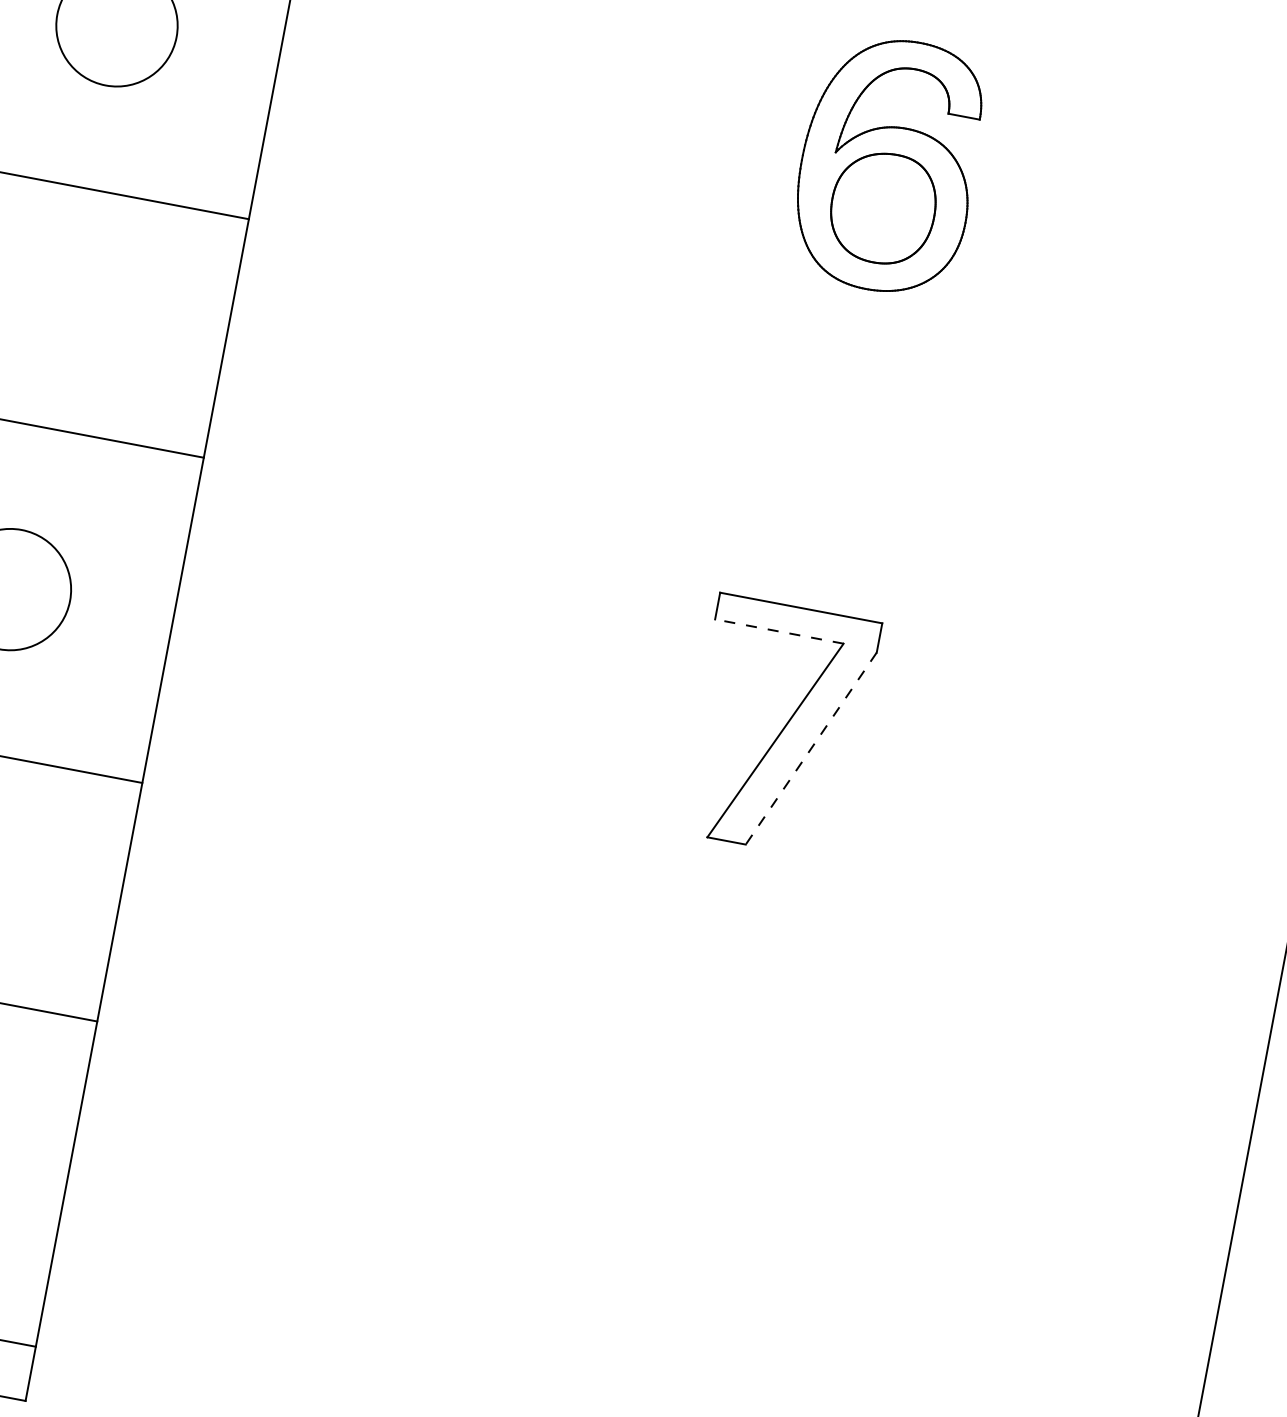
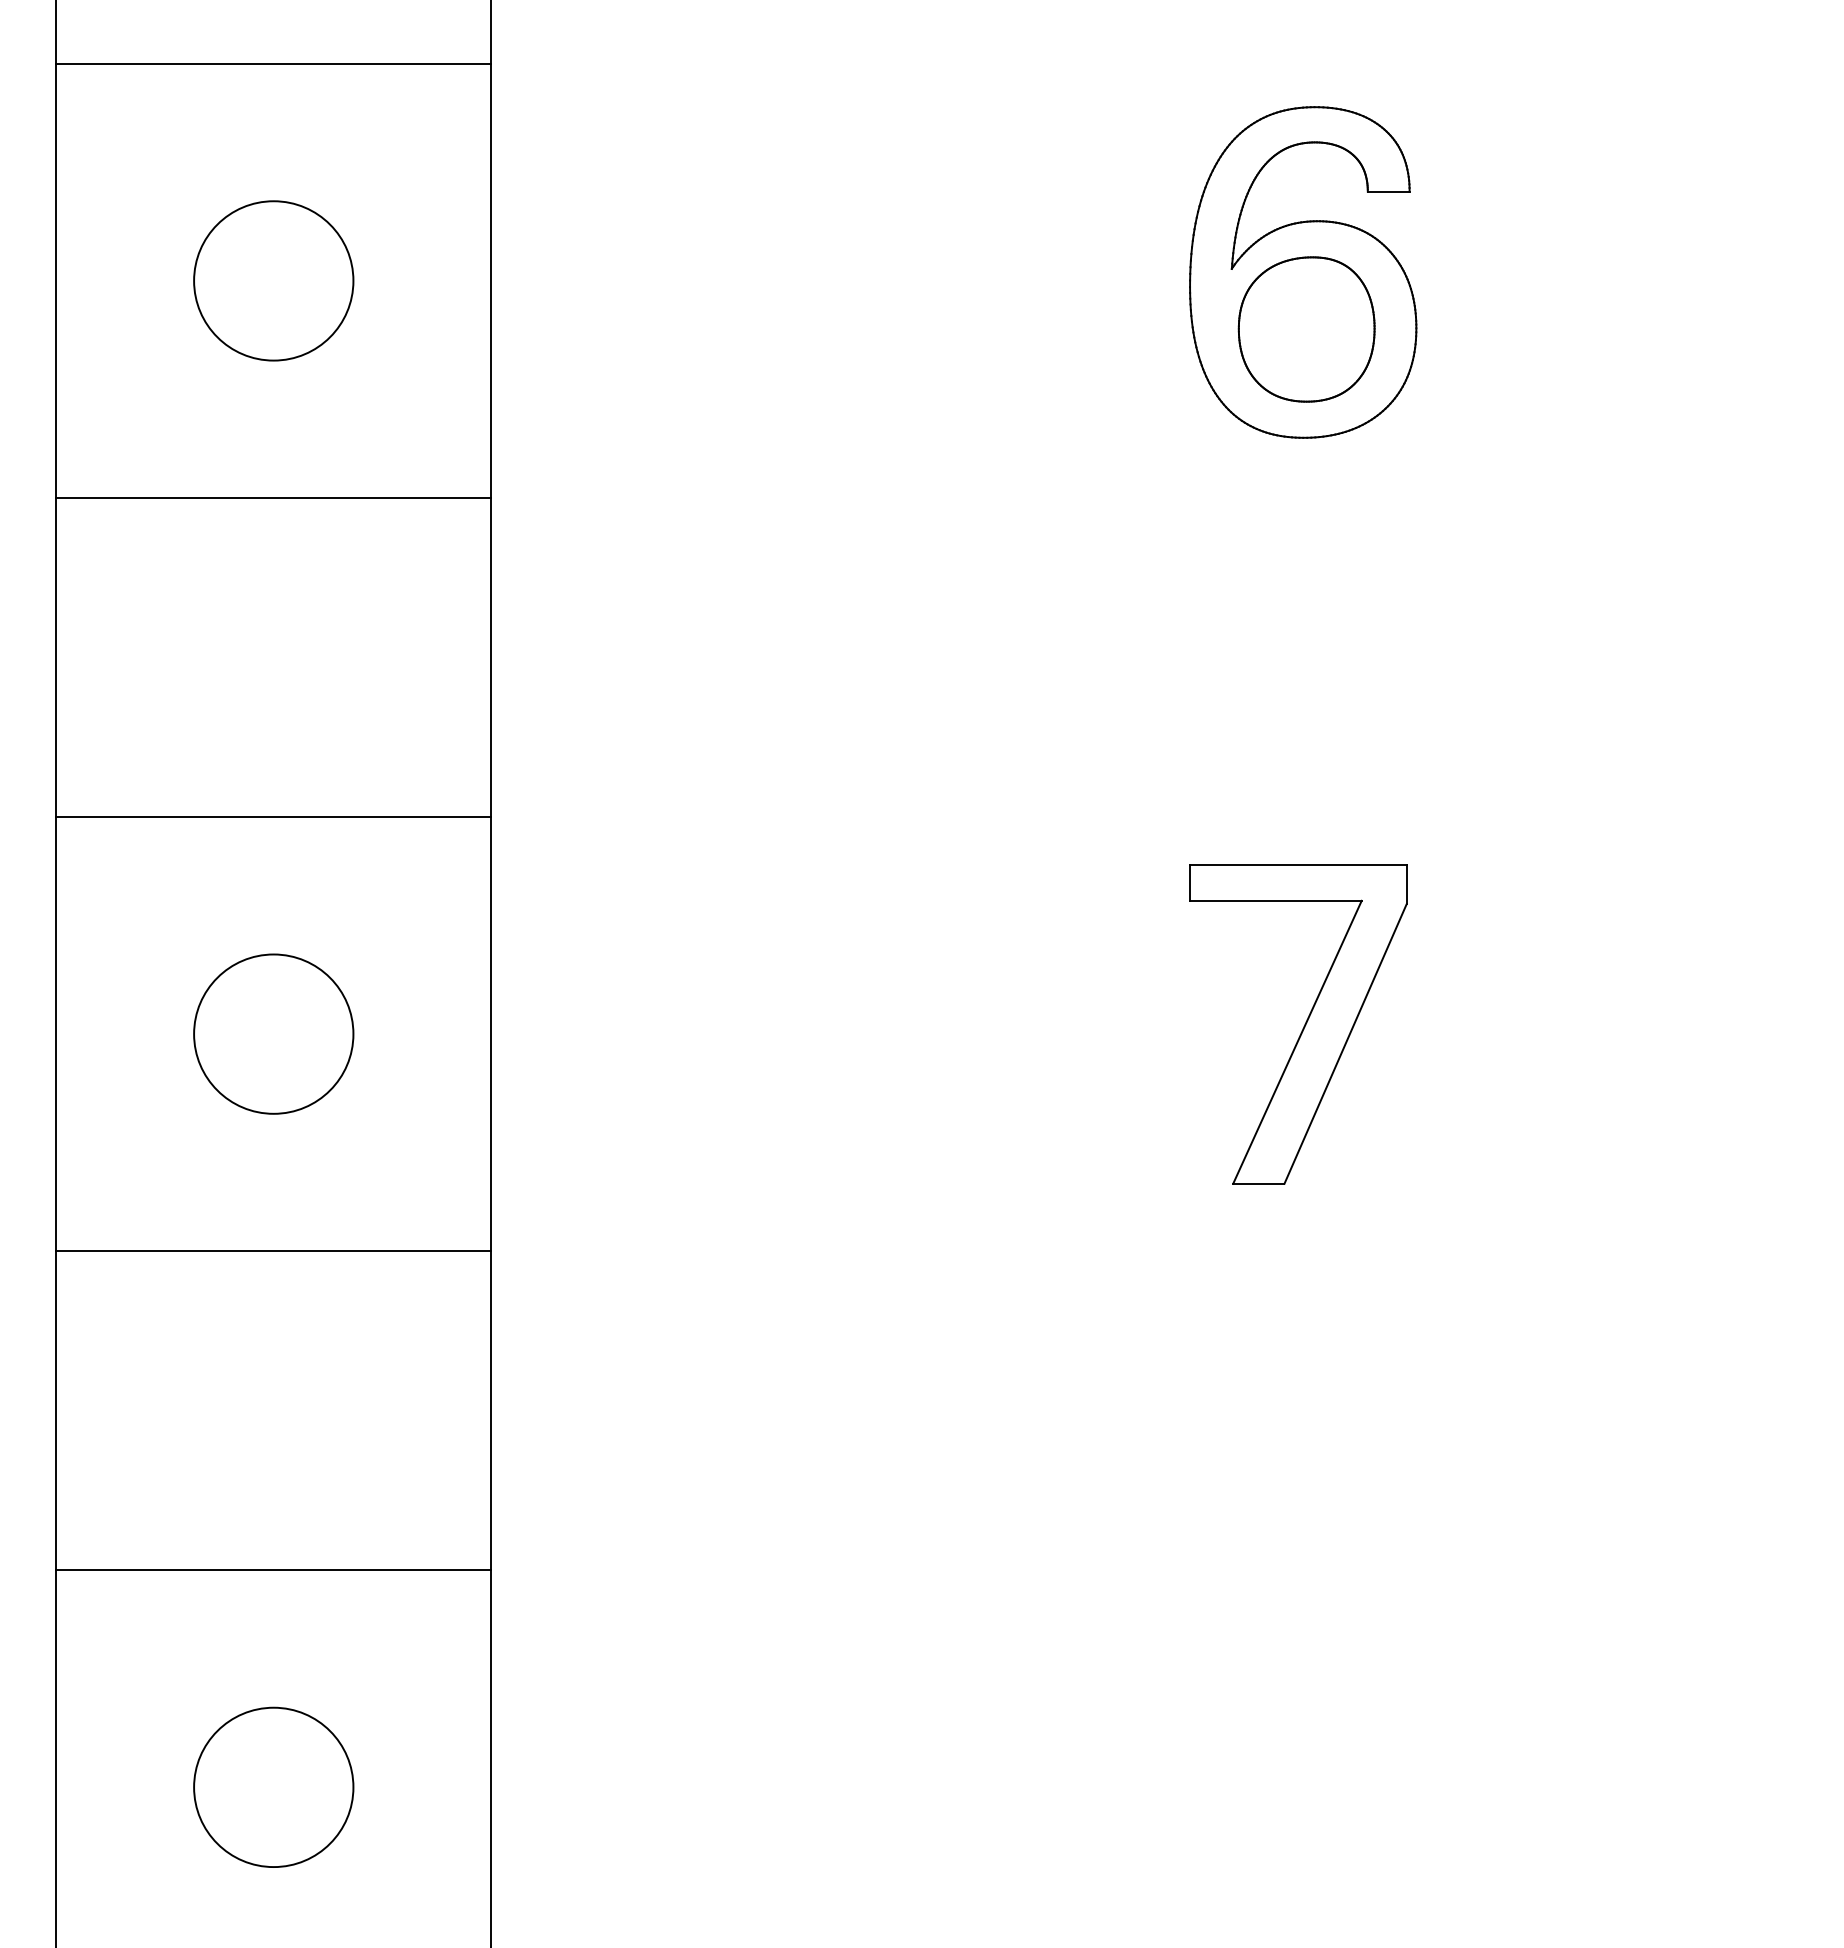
line: (779, 631) -> (1275, 900), dashed -> solid
line: (811, 748) -> (1345, 1044), dashed -> solid

